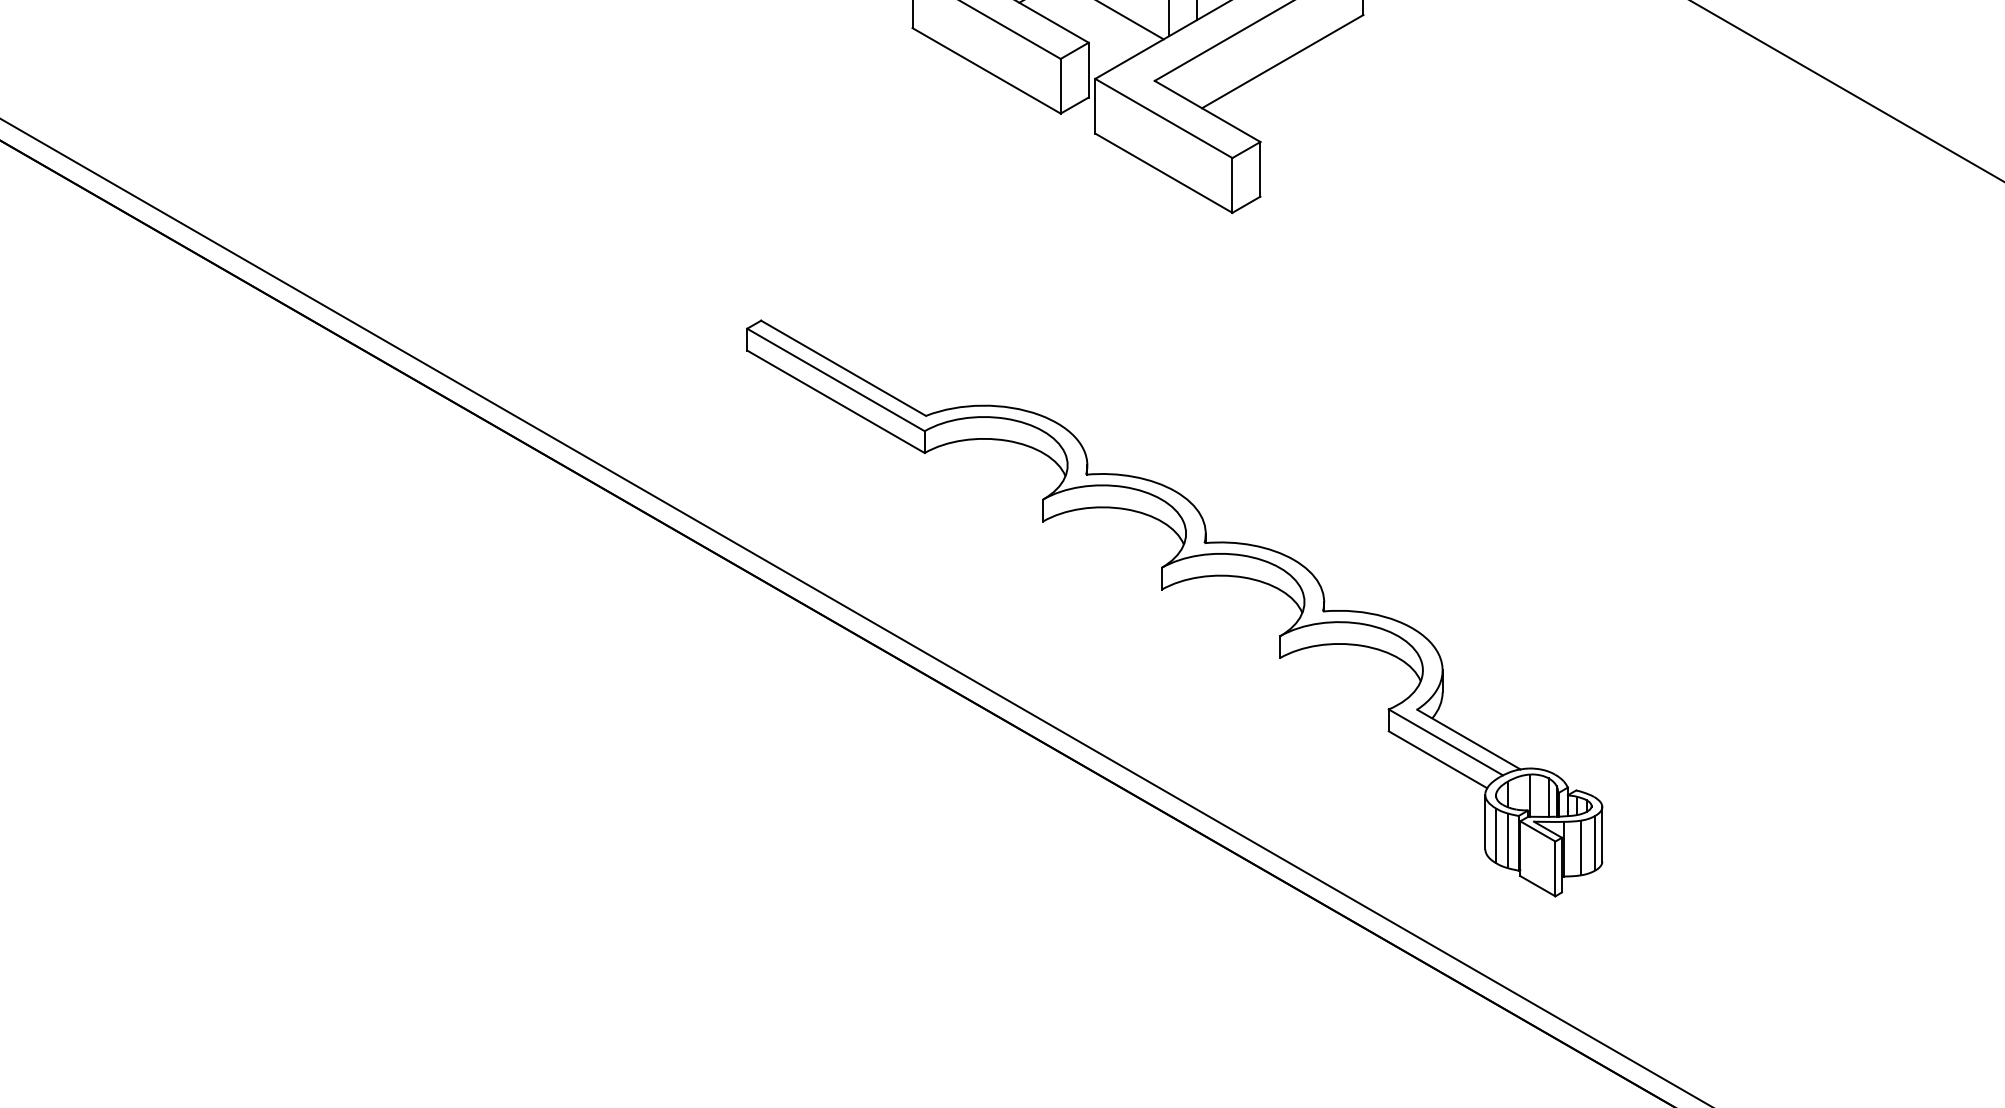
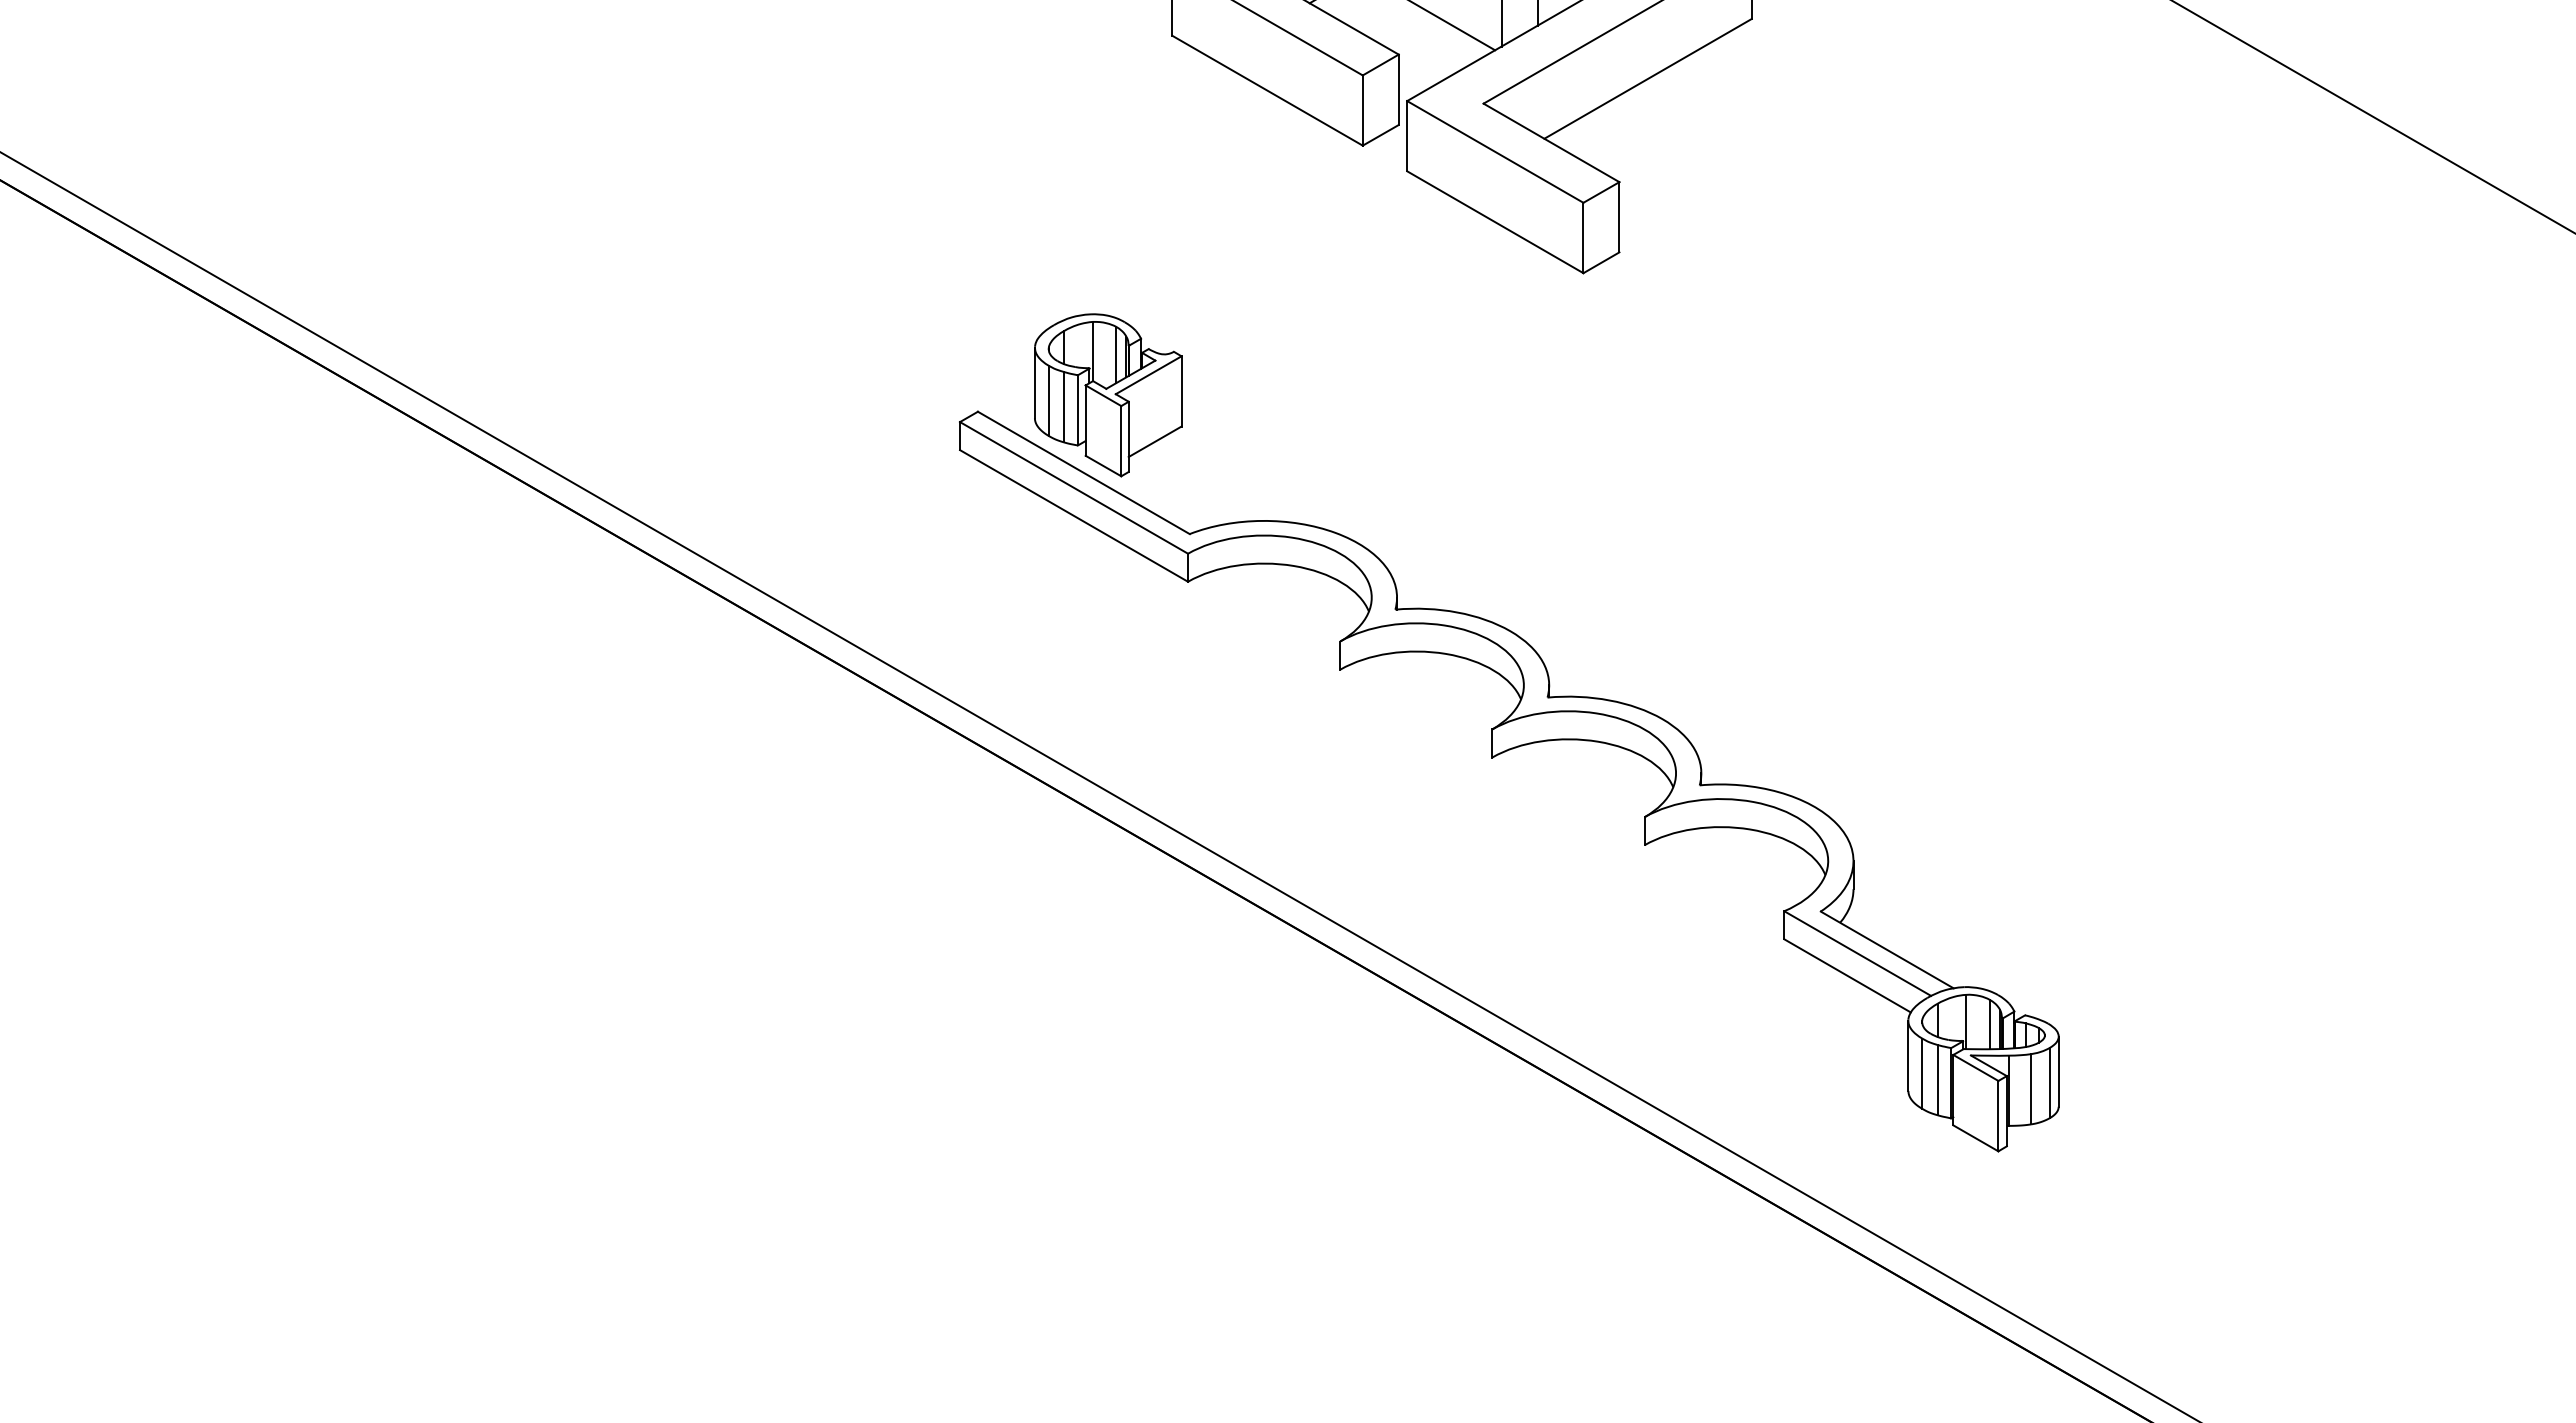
part: (862, 308) -> (1108, 395), added

